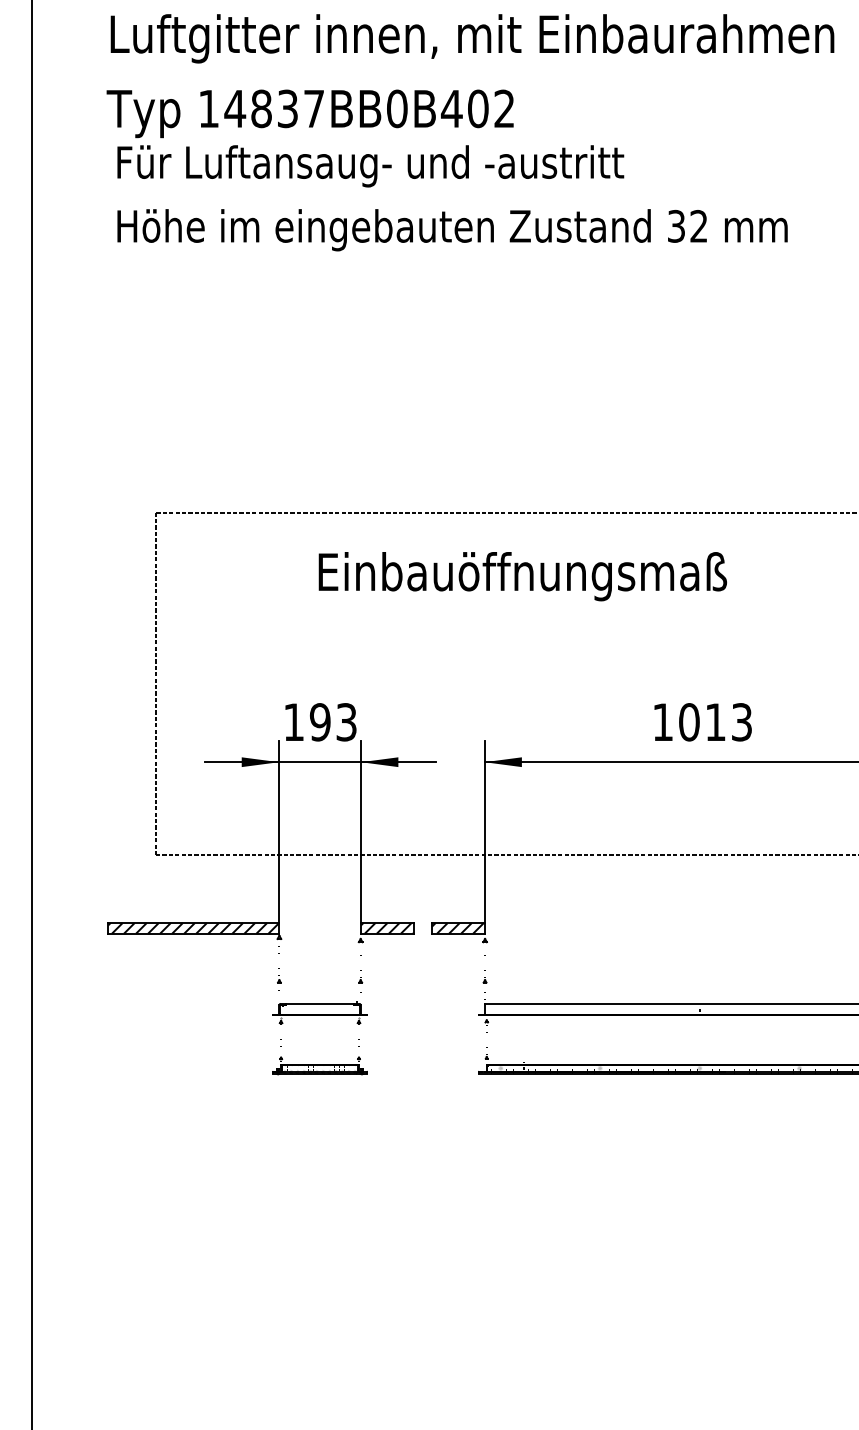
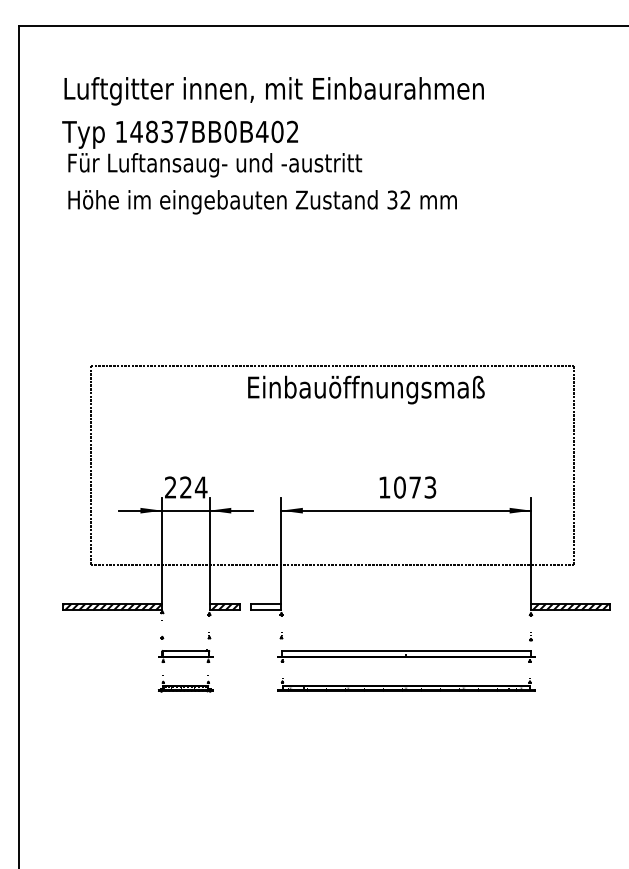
text: (522, 575) -> (366, 389), moved
text: (321, 722) -> (186, 487), 193 -> 224
text: (714, 722) -> (414, 487), 1013 -> 1073
hatch: (457, 927) -> (265, 606), removed

